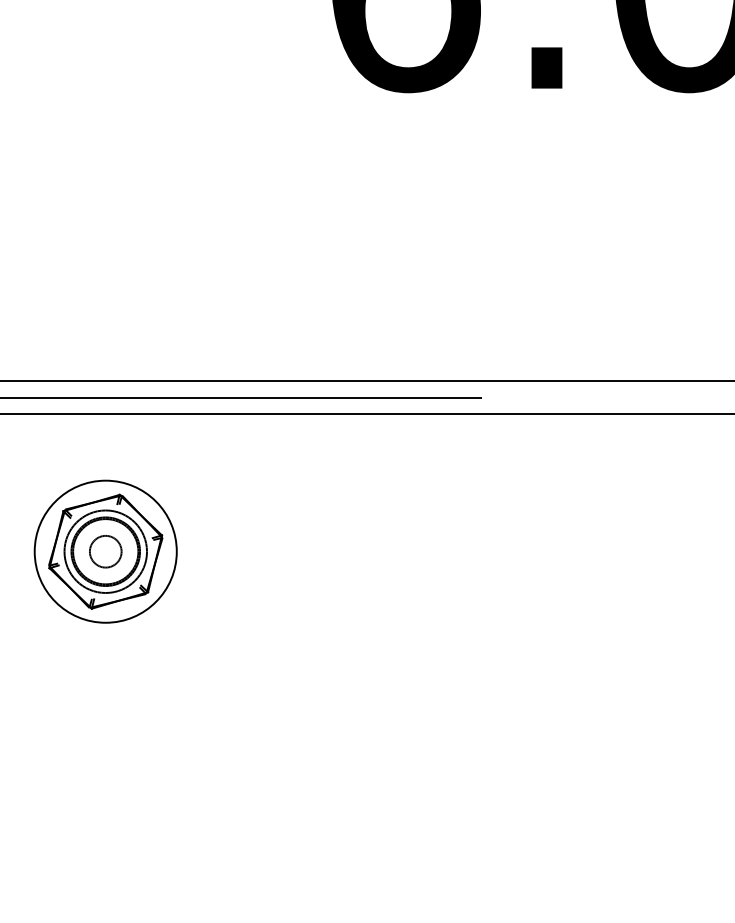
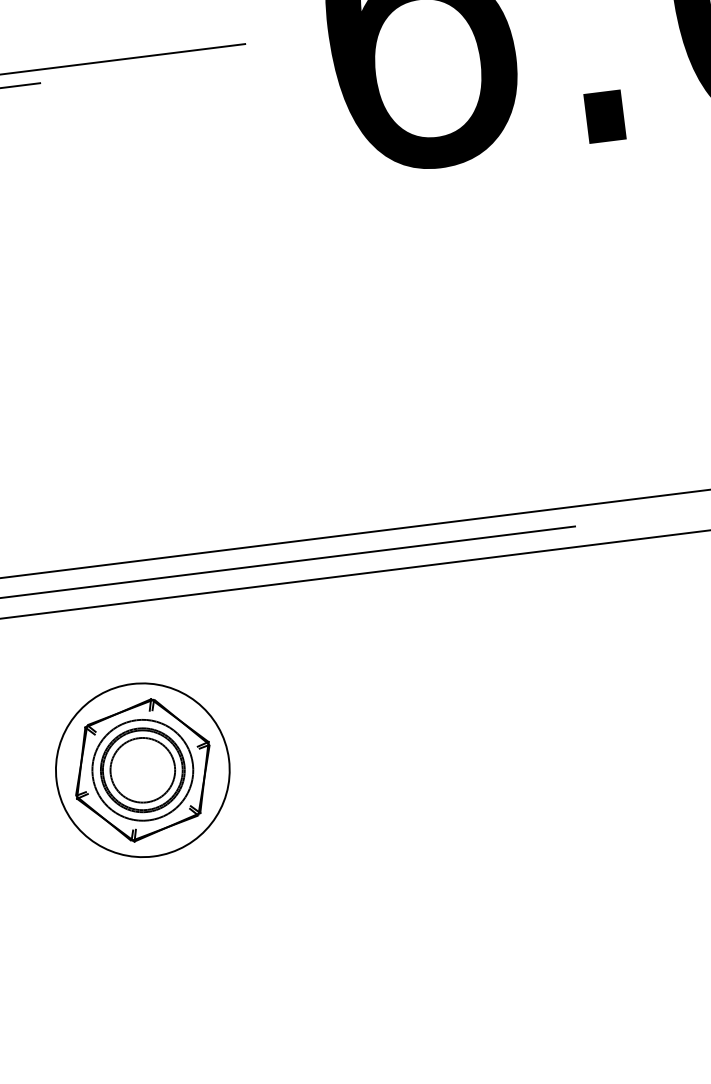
circle: (105, 551) -> (142, 770), size x1.67

